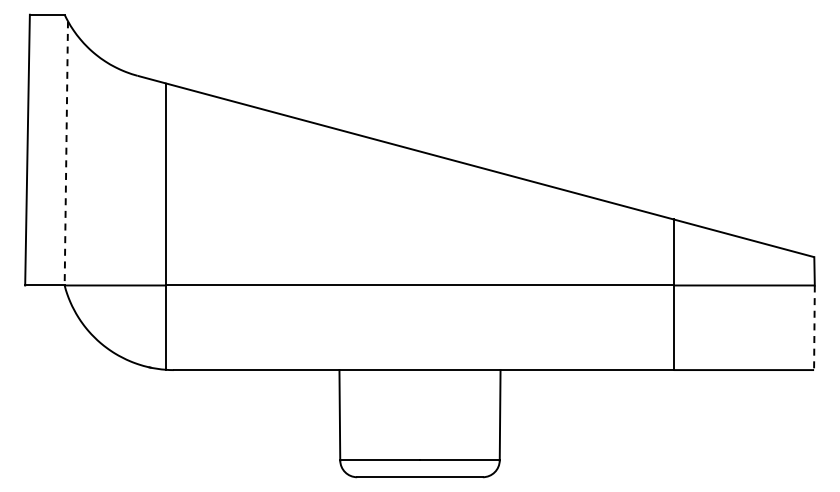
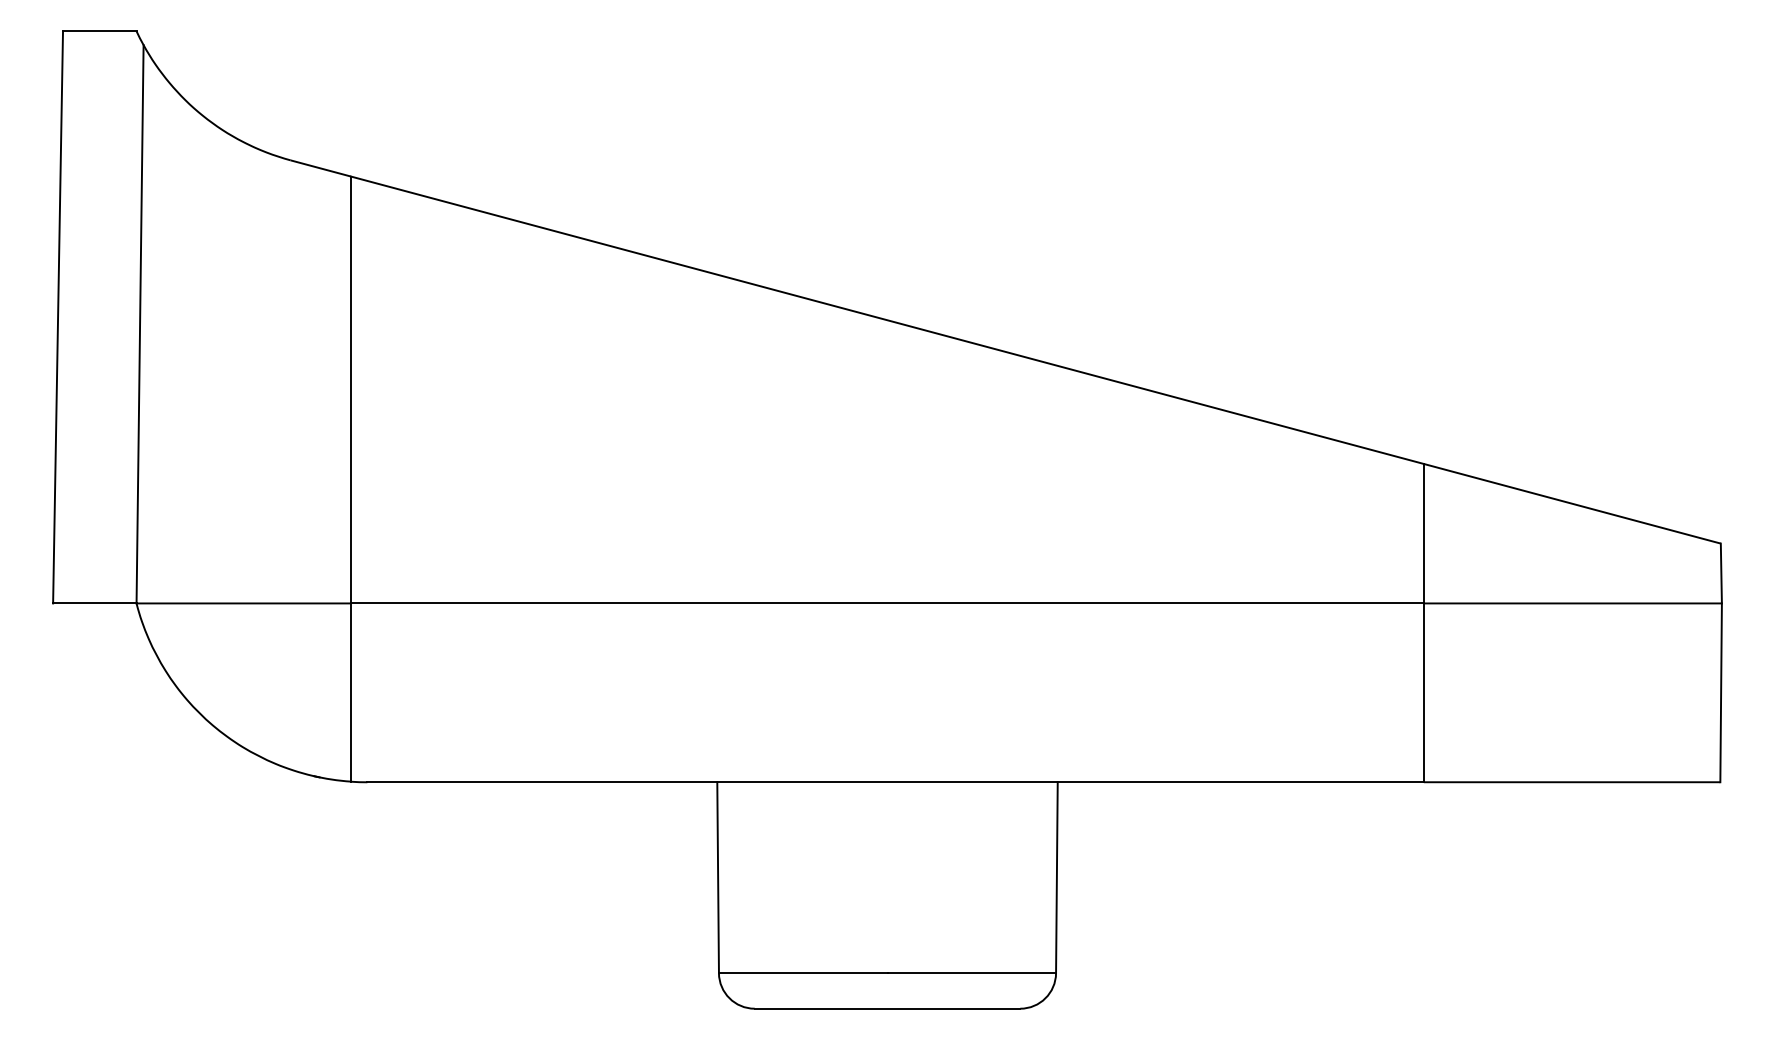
line: (66, 153) -> (140, 324), dashed -> solid
line: (814, 328) -> (1721, 694), dashed -> solid

